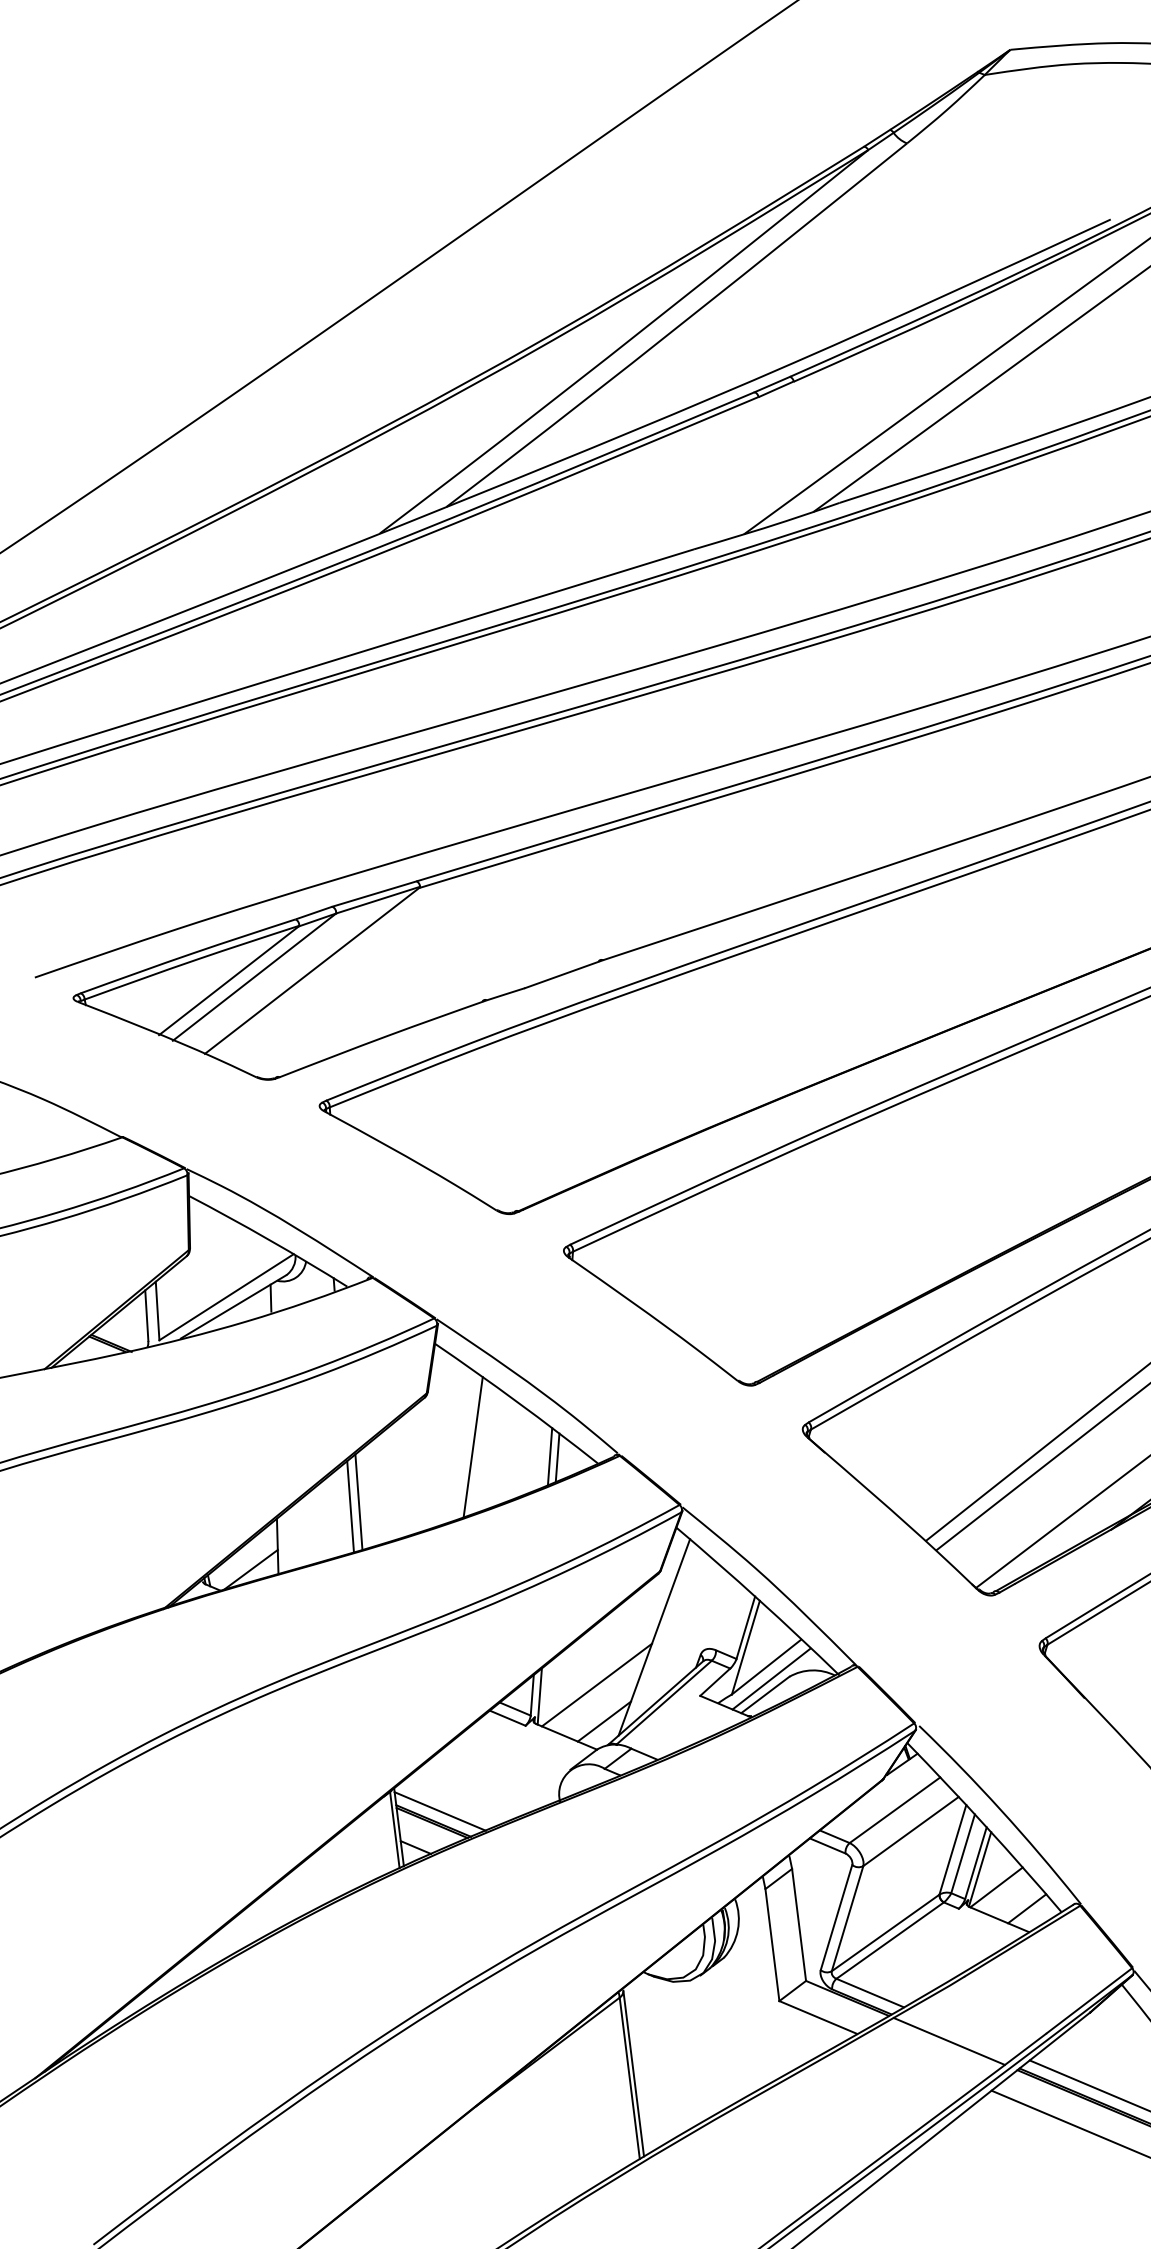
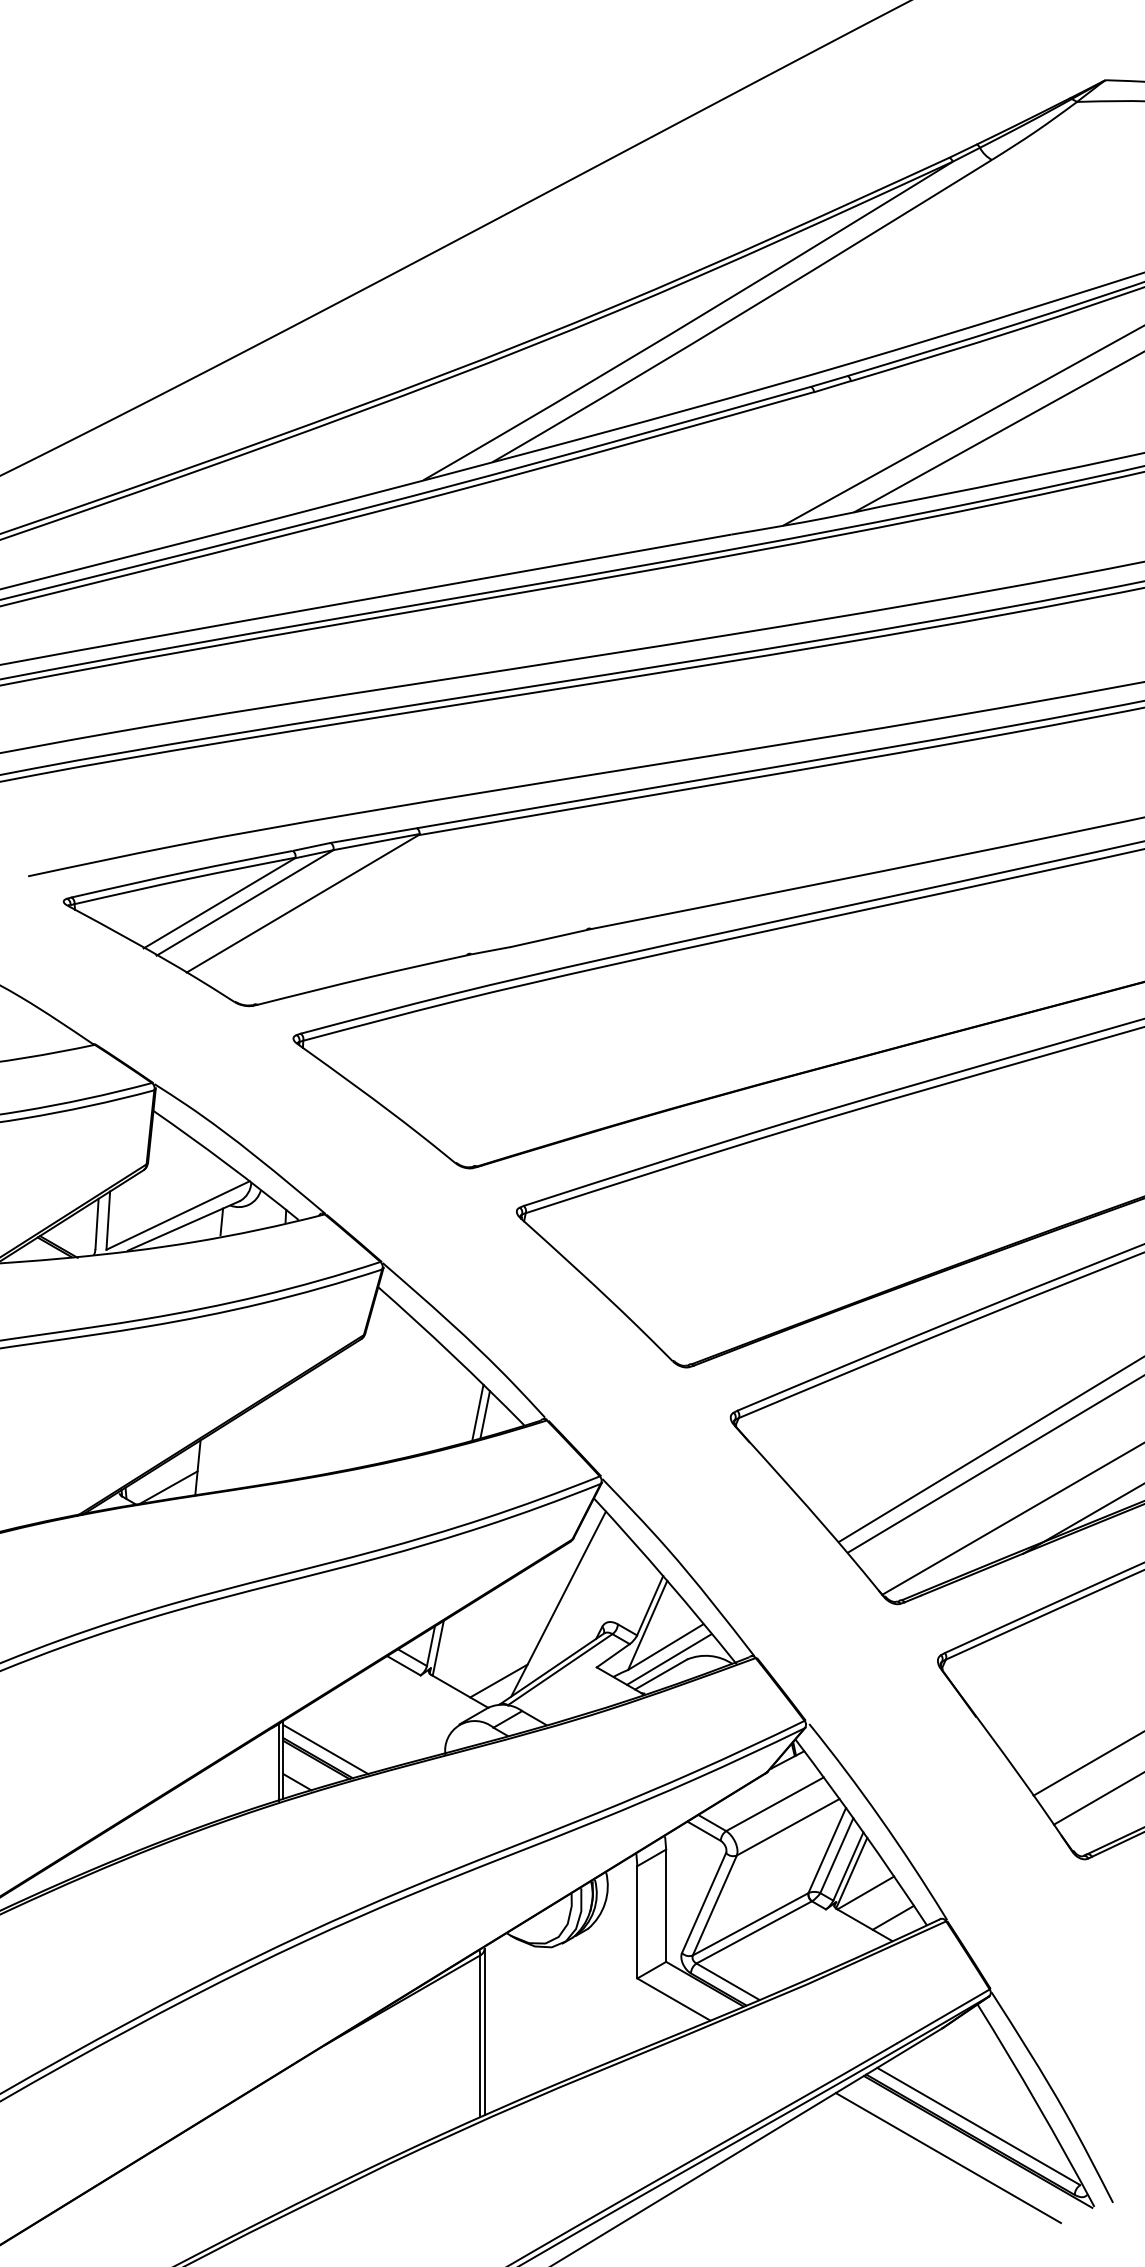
line: (473, 1446) -> (403, 1393), removed
line: (358, 1501) -> (283, 1433), removed
line: (350, 1506) -> (274, 1437), removed
line: (596, 1684) -> (495, 1643), removed
line: (949, 2041) -> (800, 2039), removed

